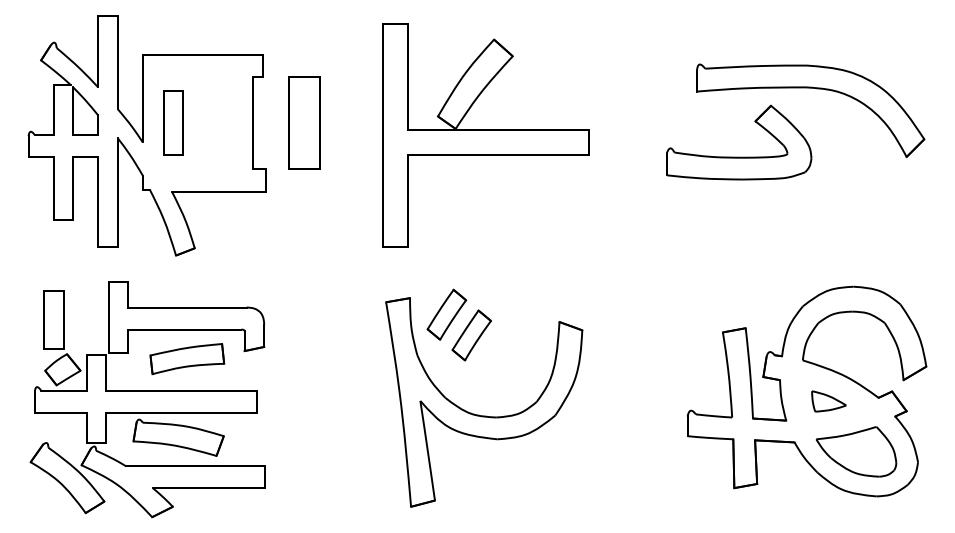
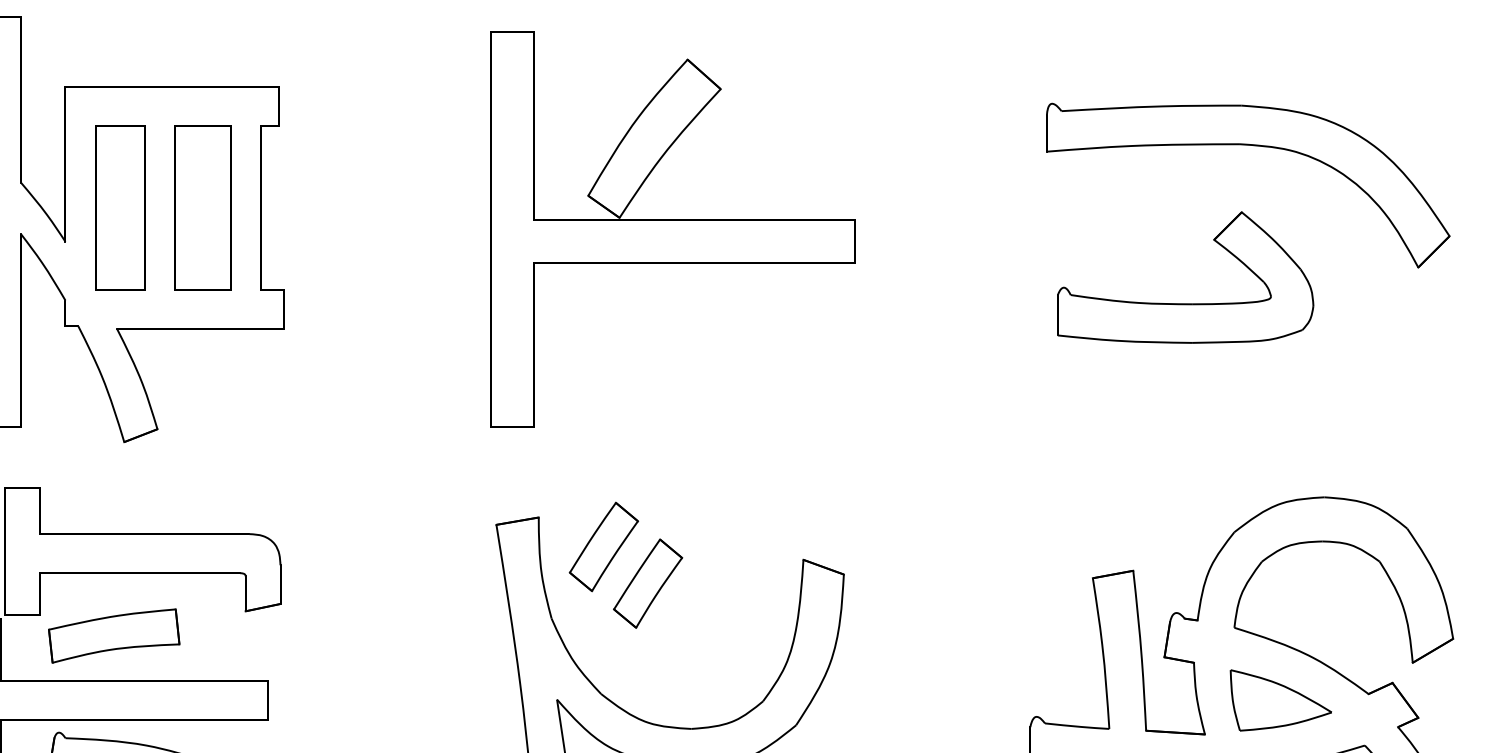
part: (173, 122) -> (119, 206), size x1.43
part: (304, 122) -> (203, 206), moved
part: (739, 156) -> (1186, 302), moved
part: (187, 359) -> (114, 636), moved
part: (828, 401) -> (1279, 700), size x1.67

